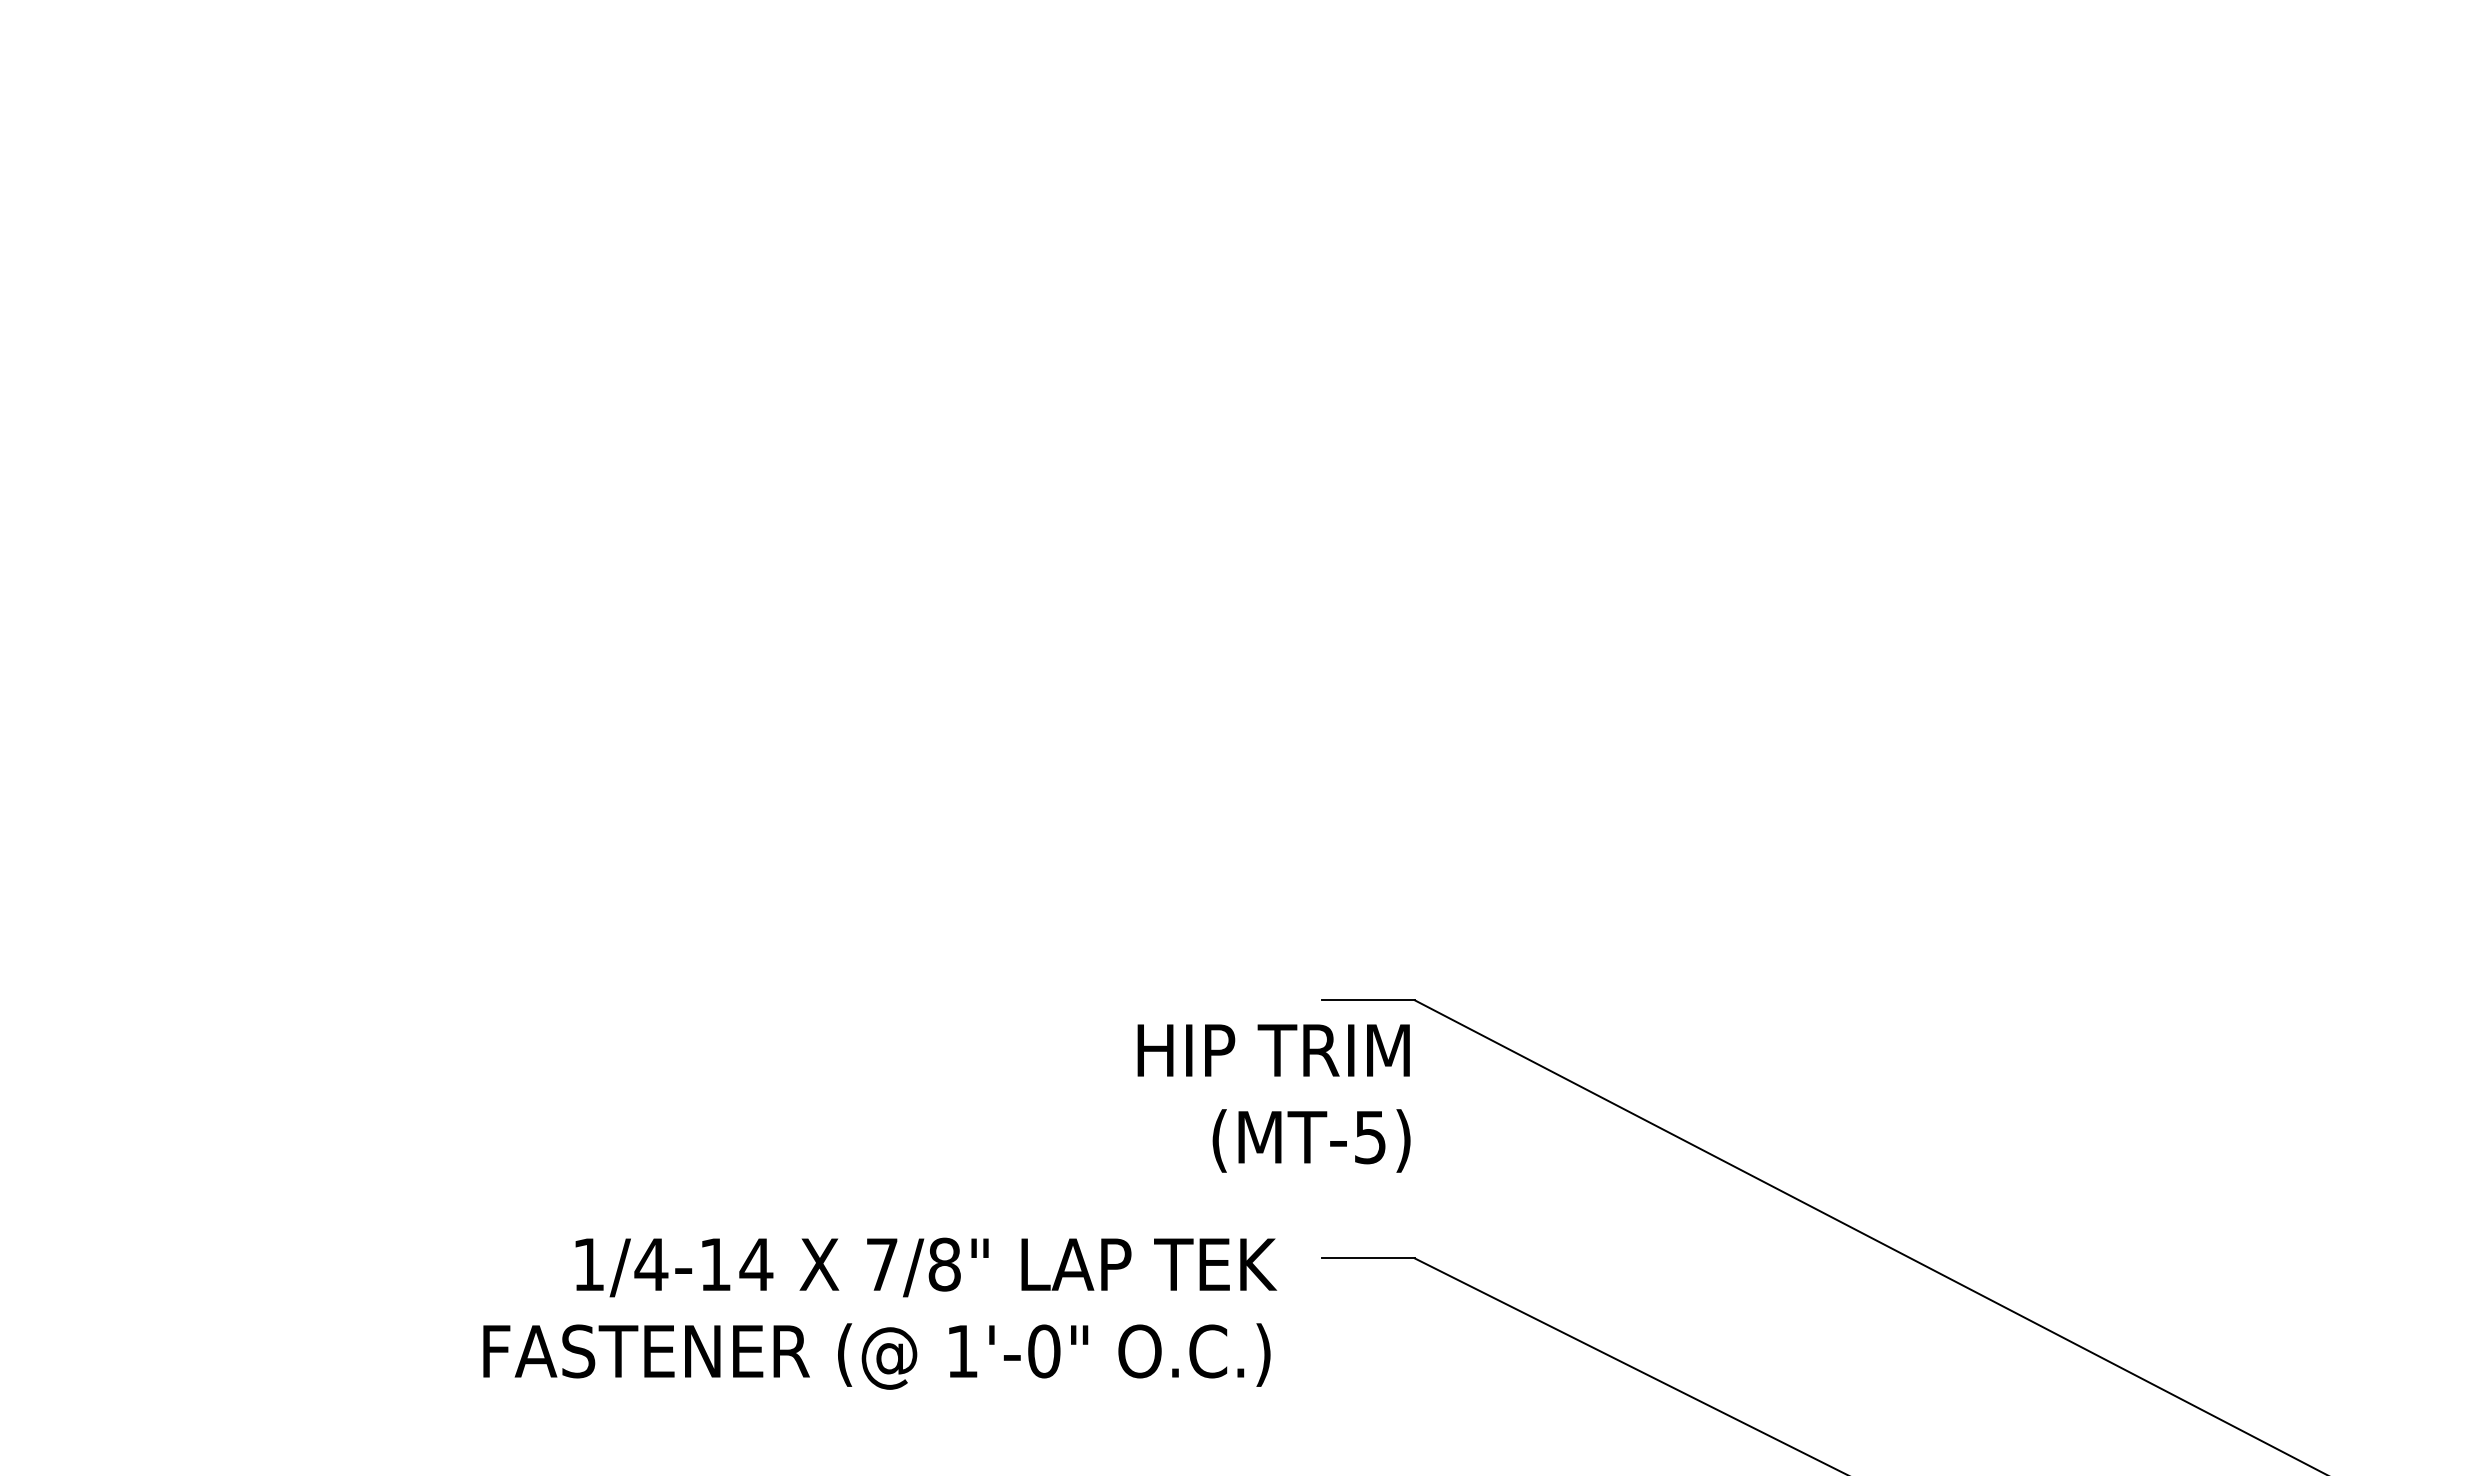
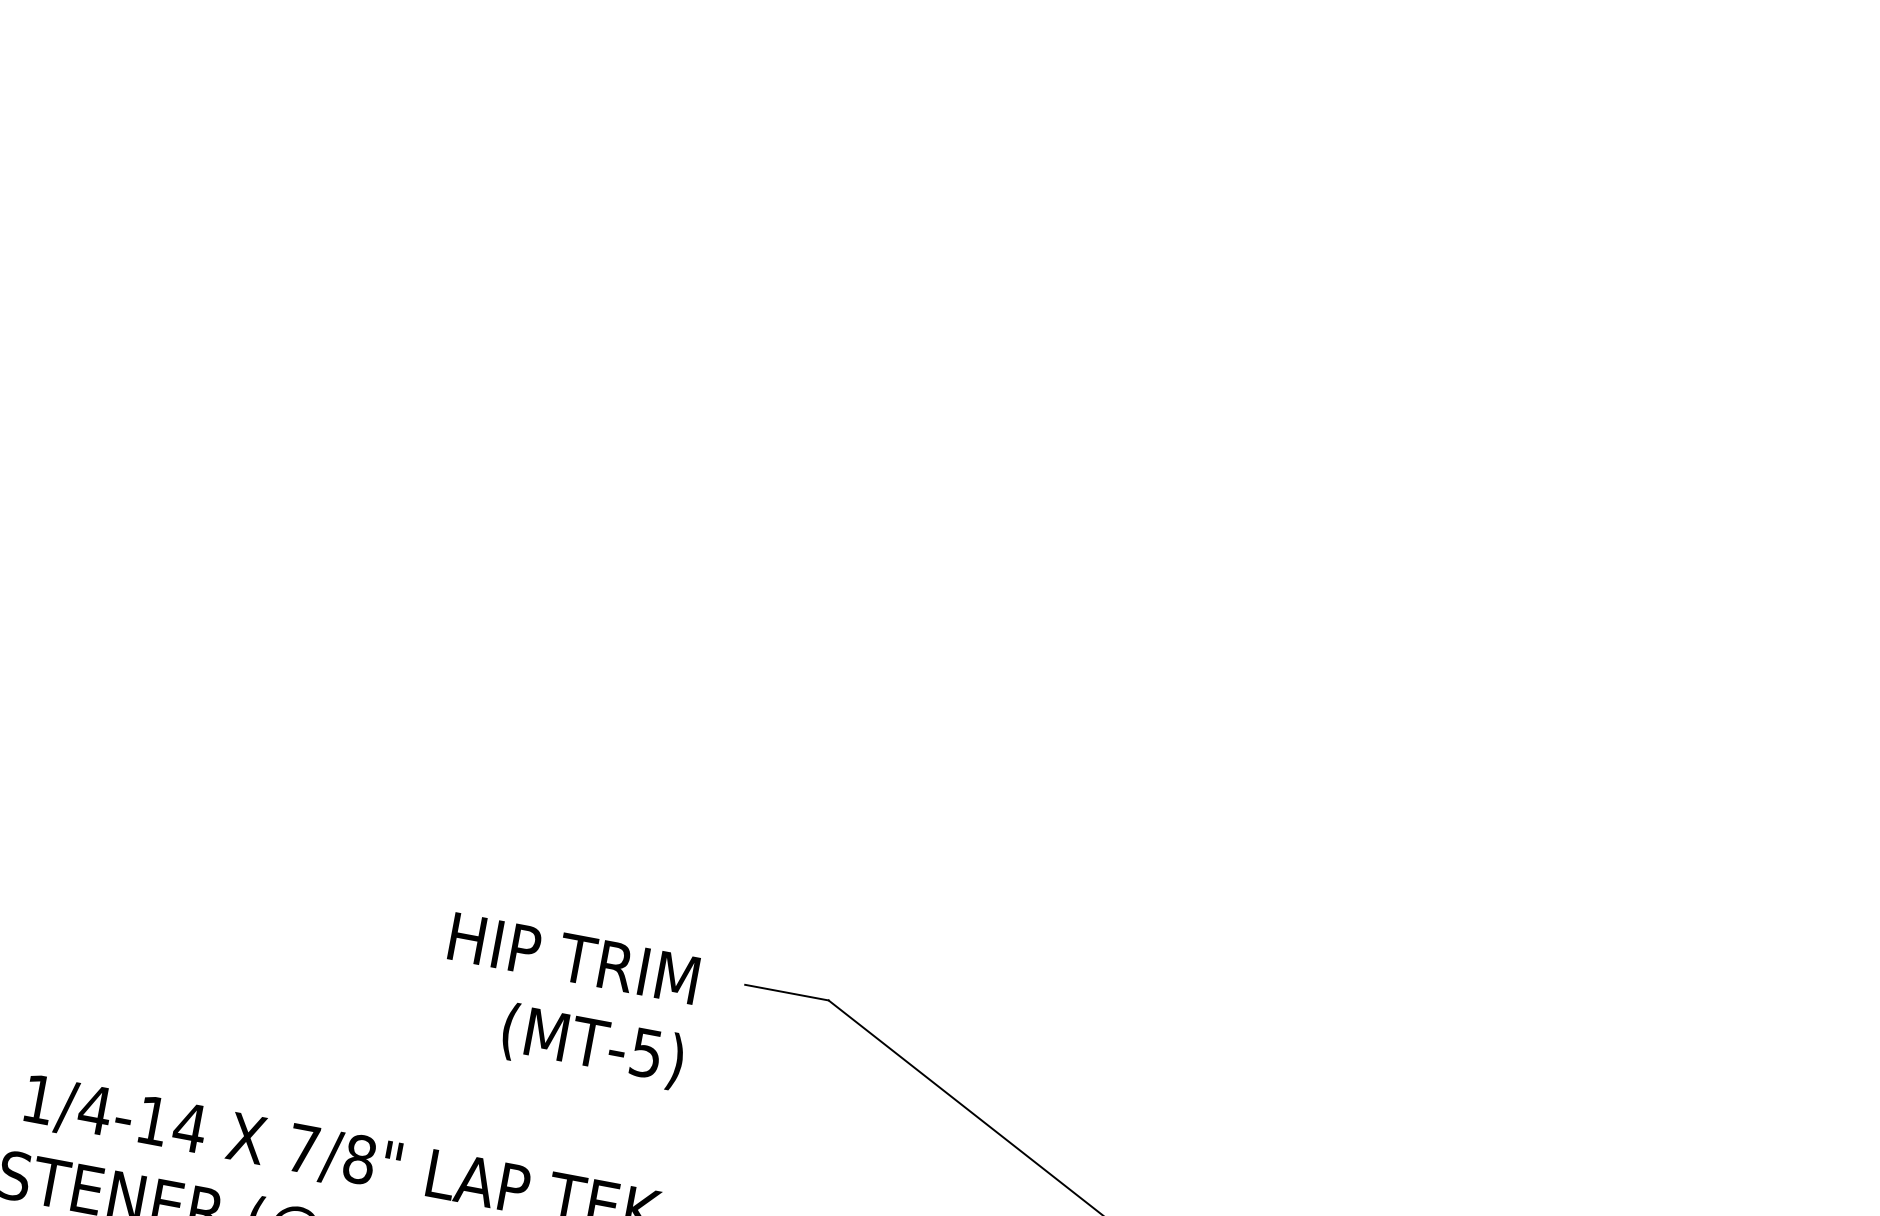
text: (1273, 1098) -> (565, 1001), moved

